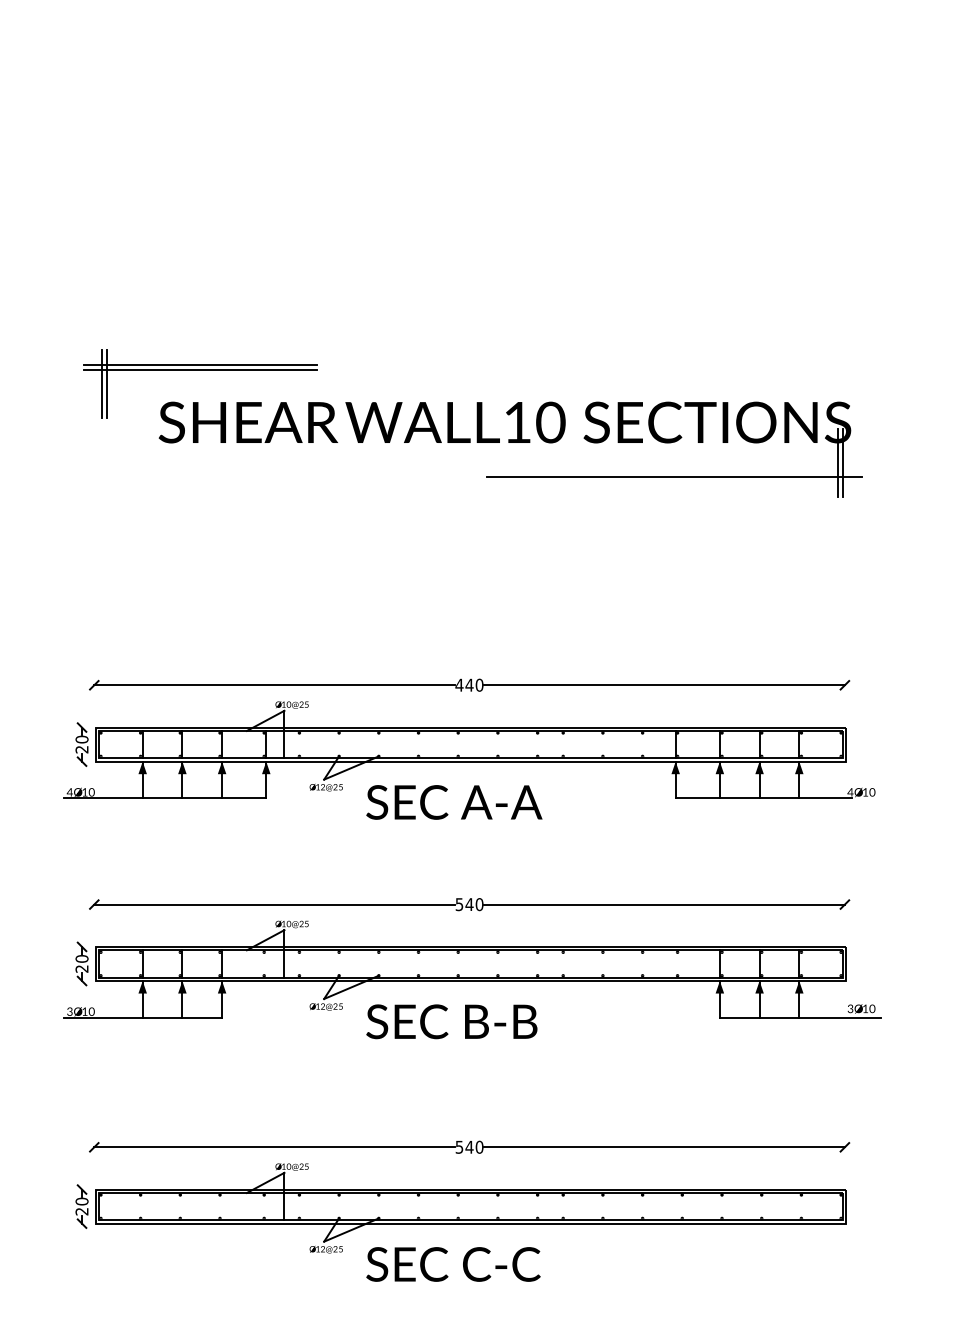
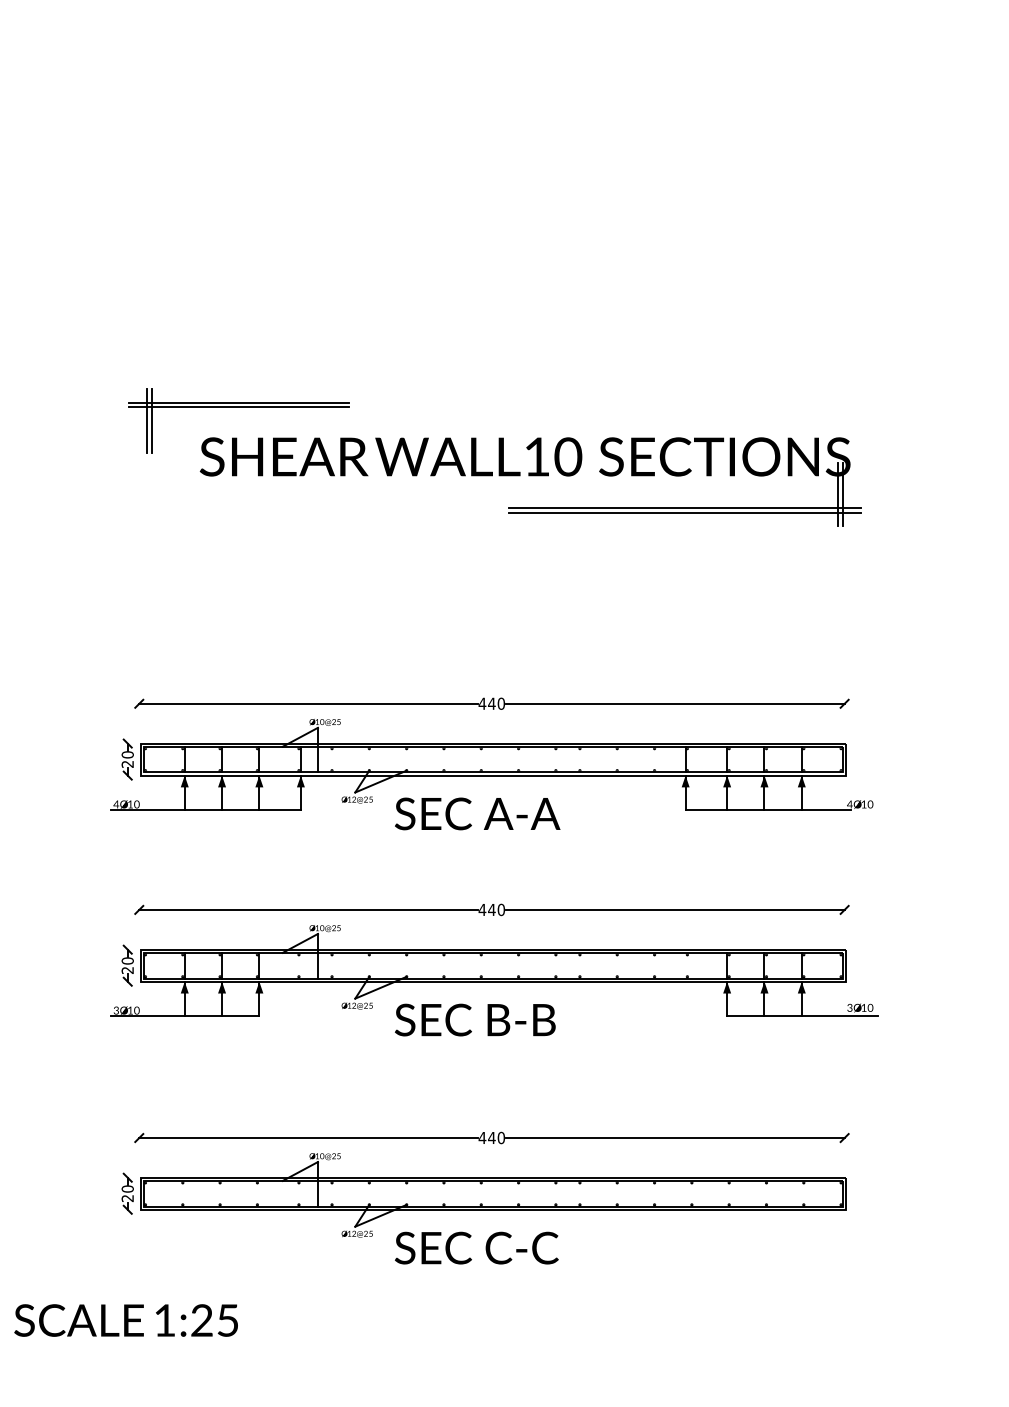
line: (674, 481) -> (684, 512), added
text: (459, 905) -> (482, 910), 540 -> 440
text: (459, 1147) -> (482, 1138), 540 -> 440

